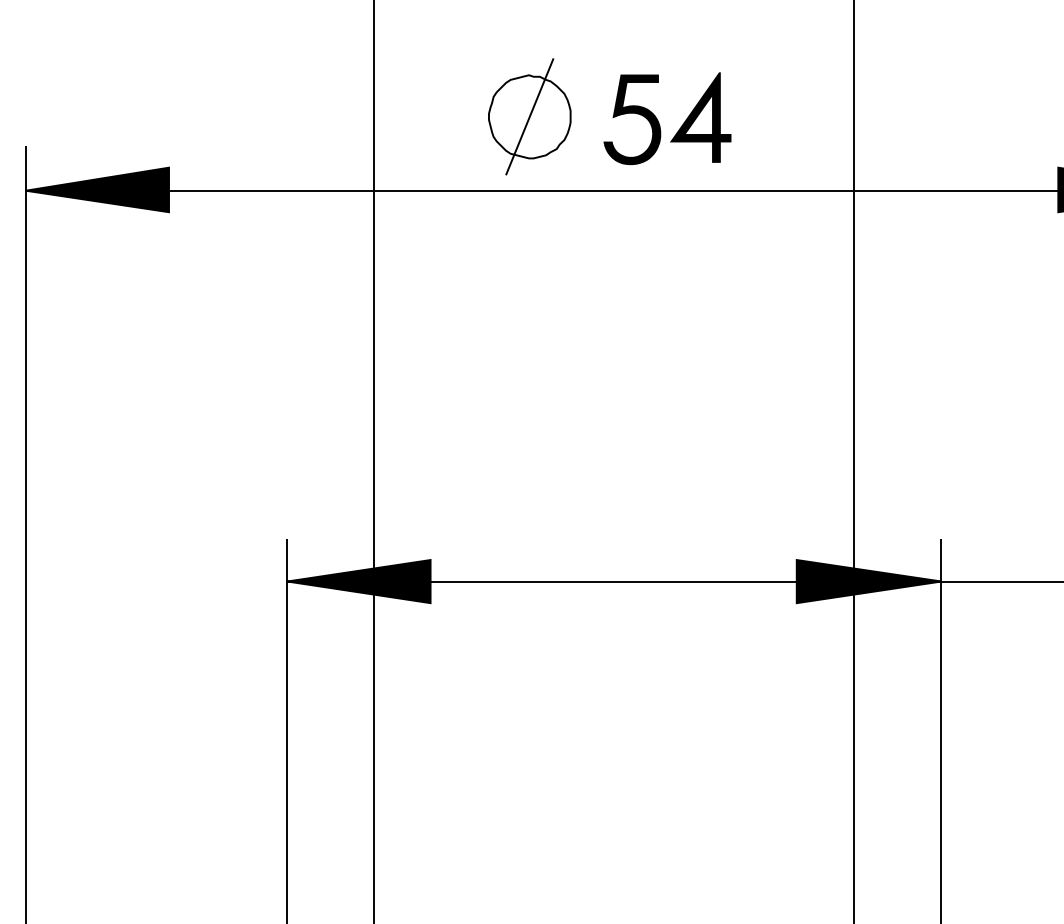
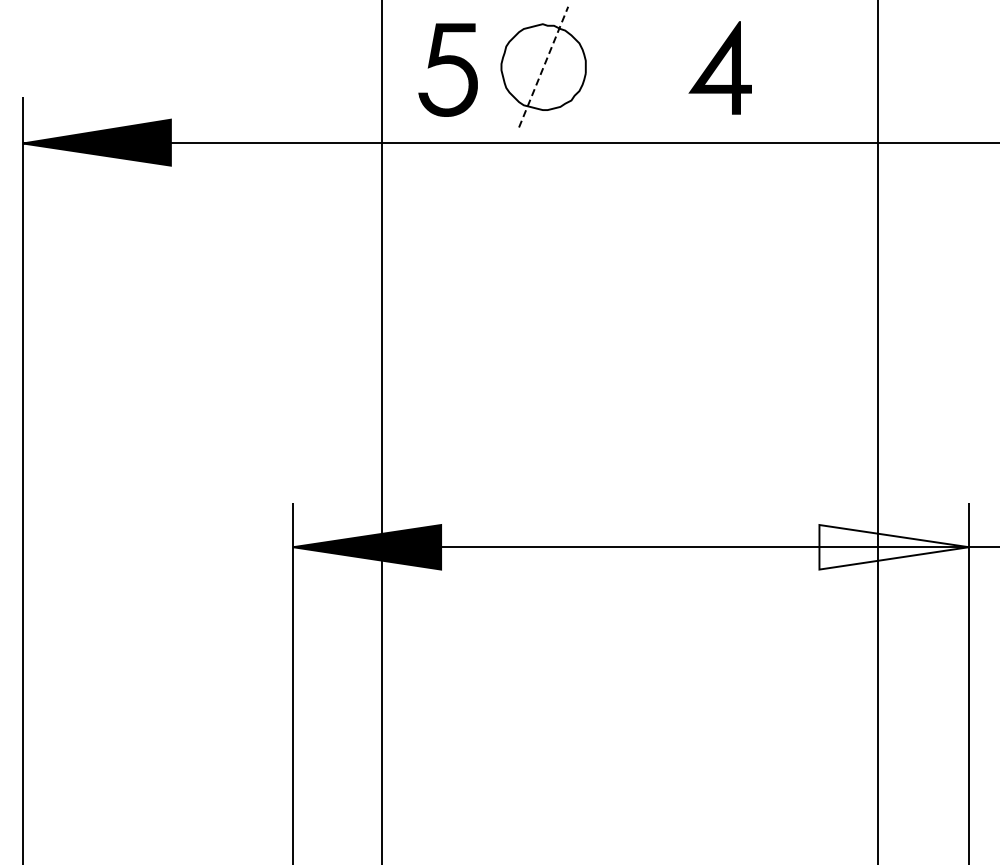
line: (529, 116) -> (543, 66), solid -> dashed
part: (632, 119) -> (448, 69), moved
fill: (868, 581) -> (893, 547), removed

